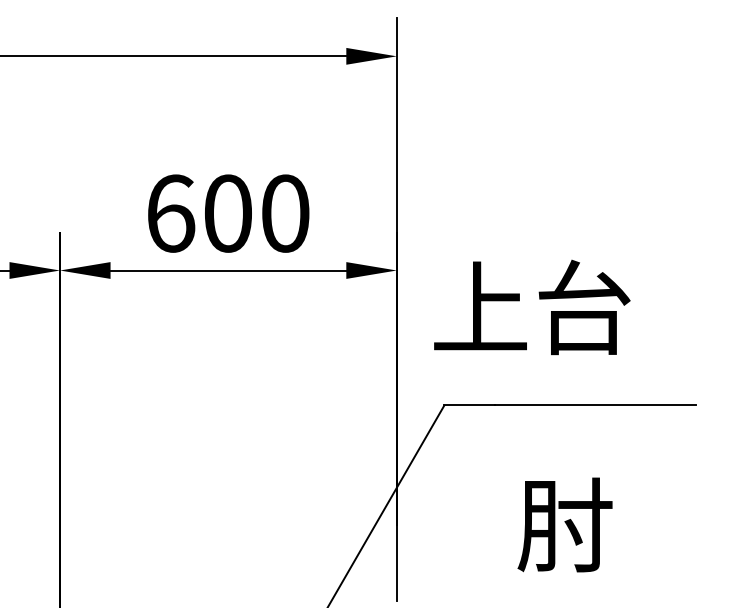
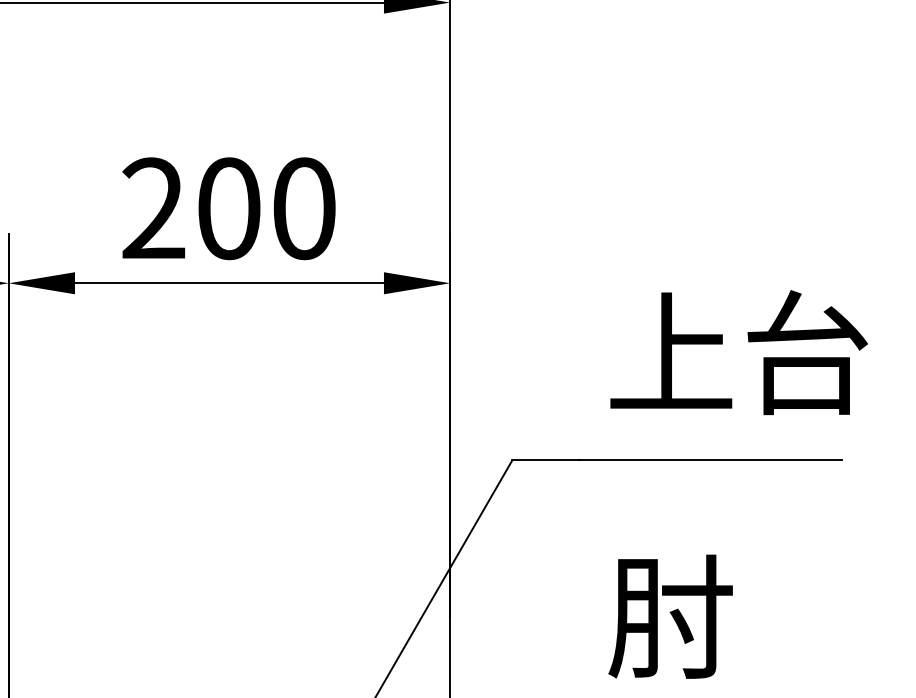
text: (170, 213) -> (153, 208), 600 -> 200
text: (532, 307) -> (739, 352), moved

